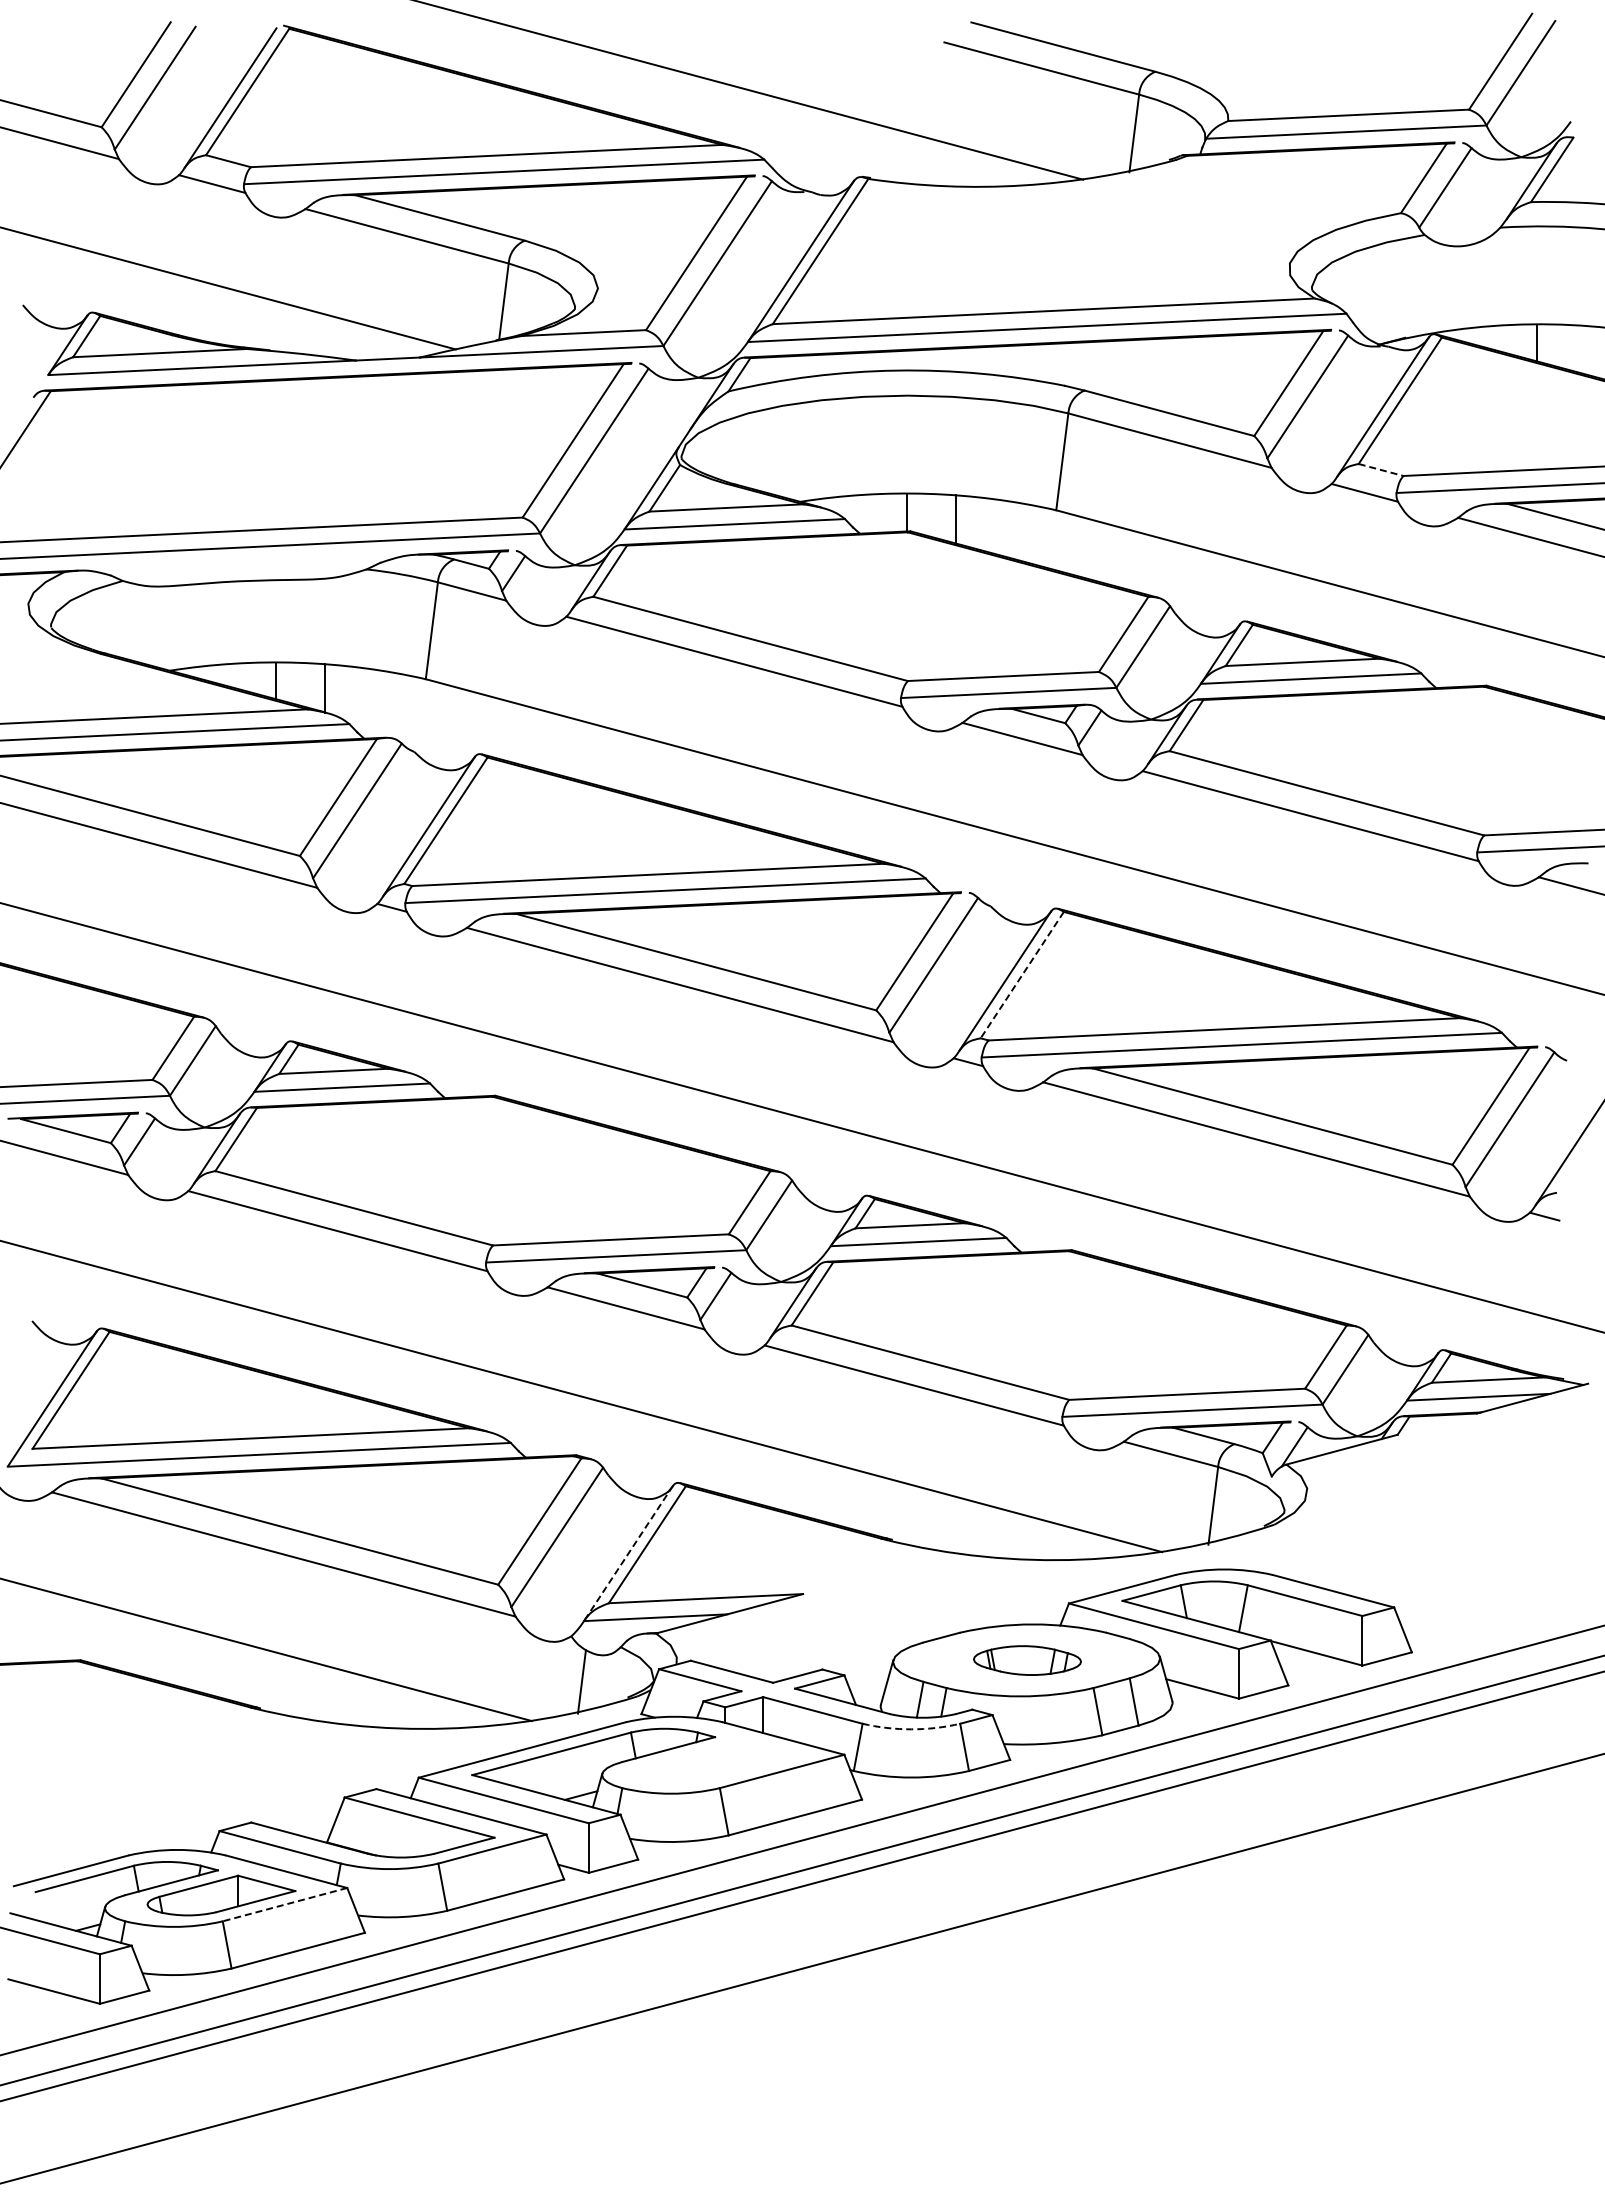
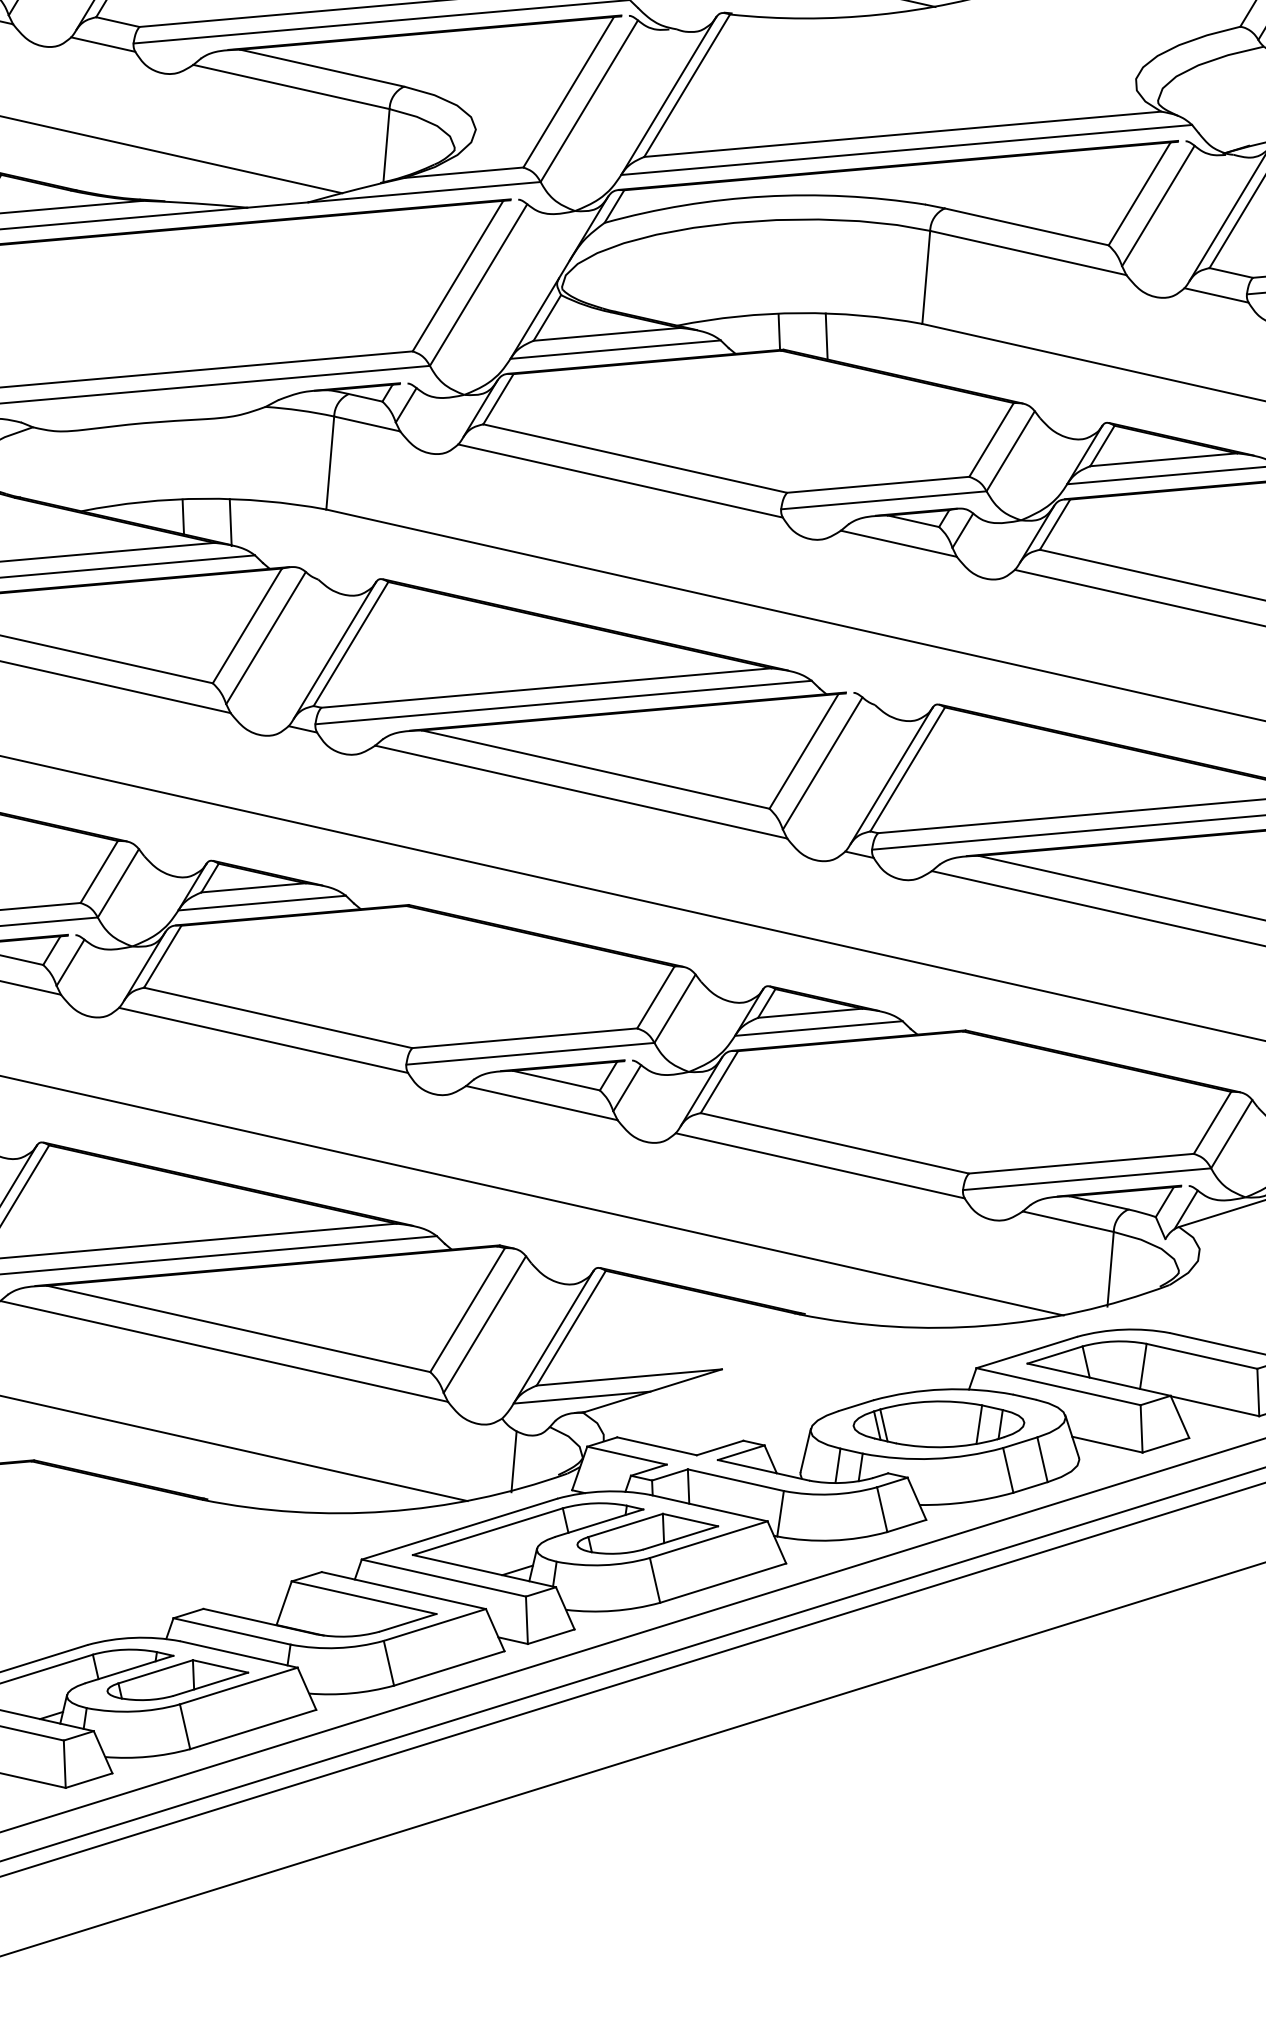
line: (1381, 470) -> (1231, 273), dashed -> solid
line: (1022, 975) -> (907, 769), dashed -> solid
line: (628, 1553) -> (553, 1337), dashed -> solid
part: (1027, 1660) -> (938, 1424), size x1.67
arc: (911, 1729) -> (830, 1494), dashed -> solid
part: (718, 1762) -> (647, 1533), added
line: (284, 1904) -> (238, 1685), dashed -> solid

